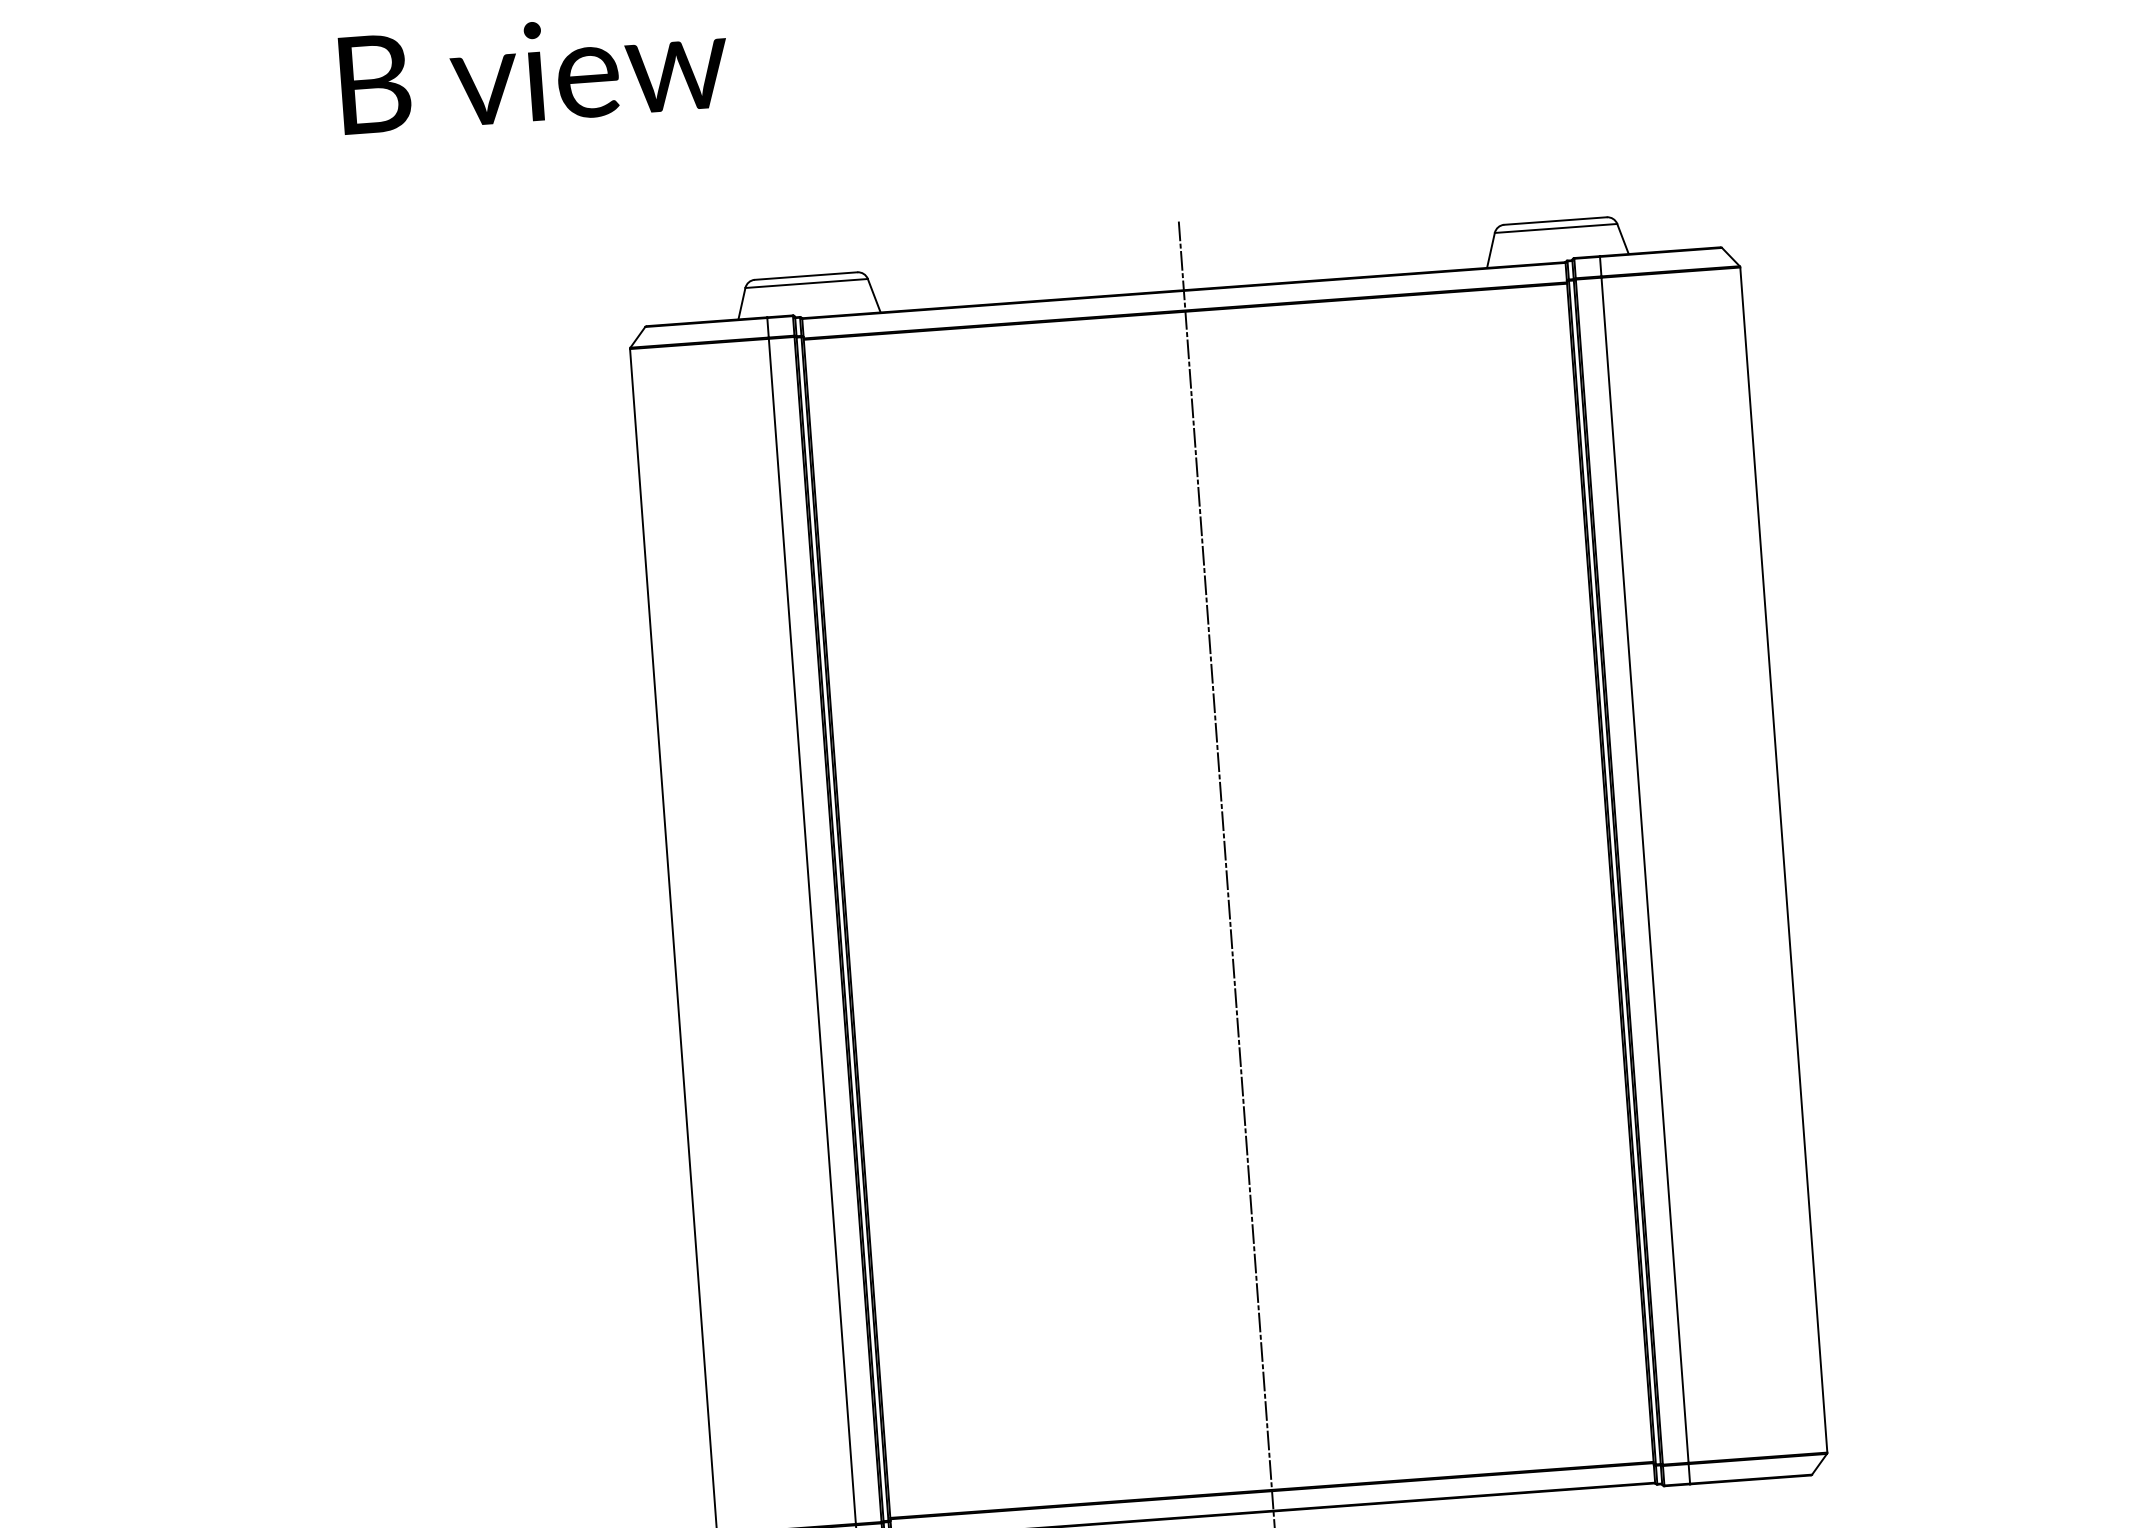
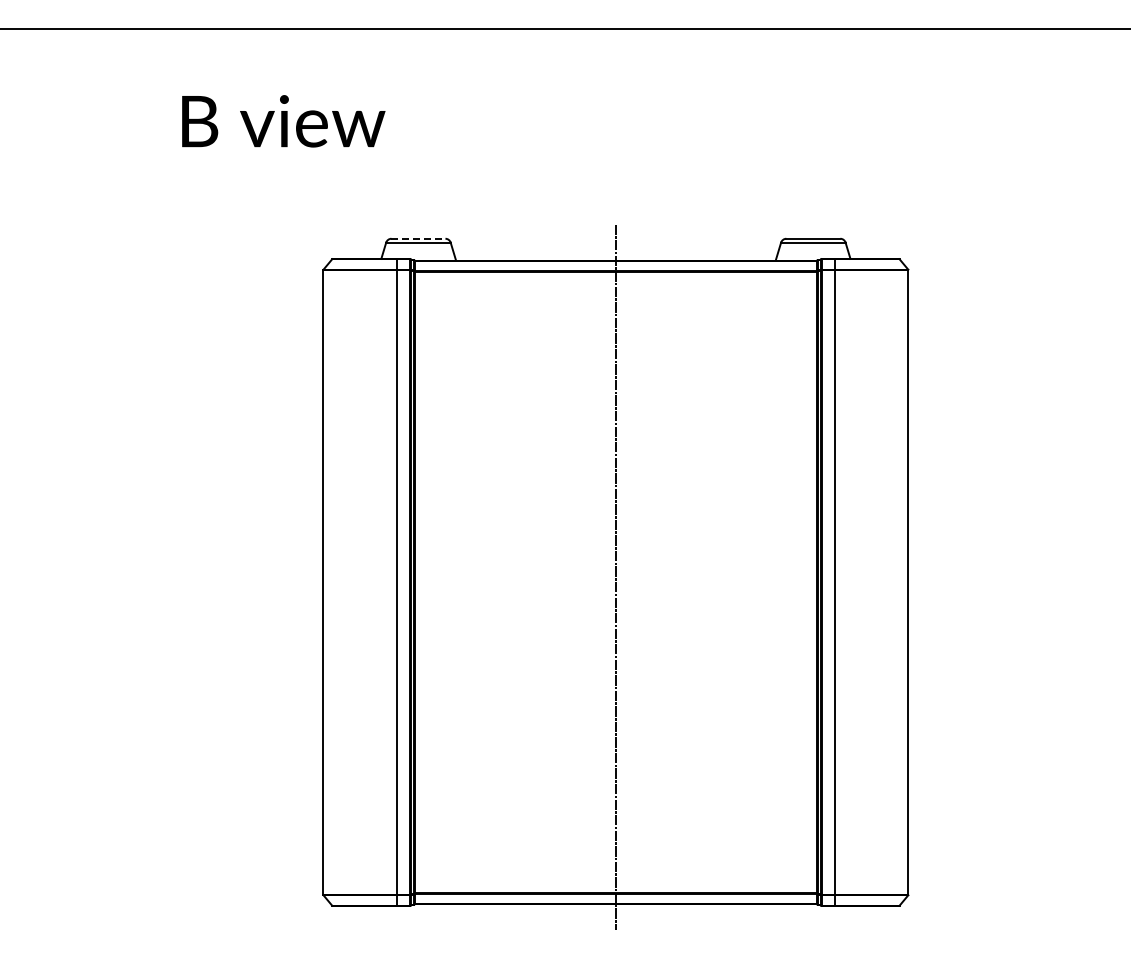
line: (806, 275) -> (418, 238), solid -> dashed

